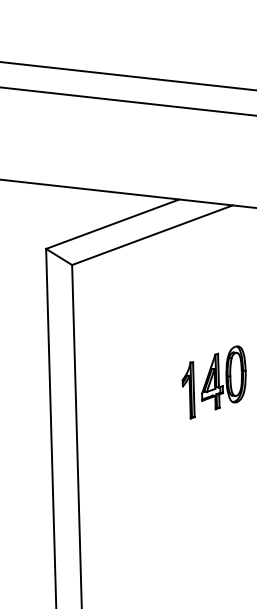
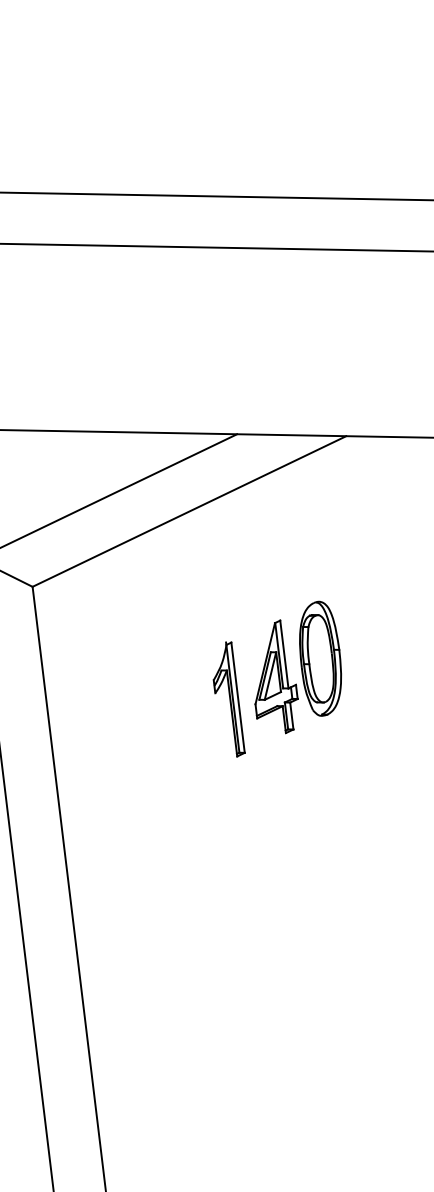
part: (213, 382) -> (276, 679), moved

